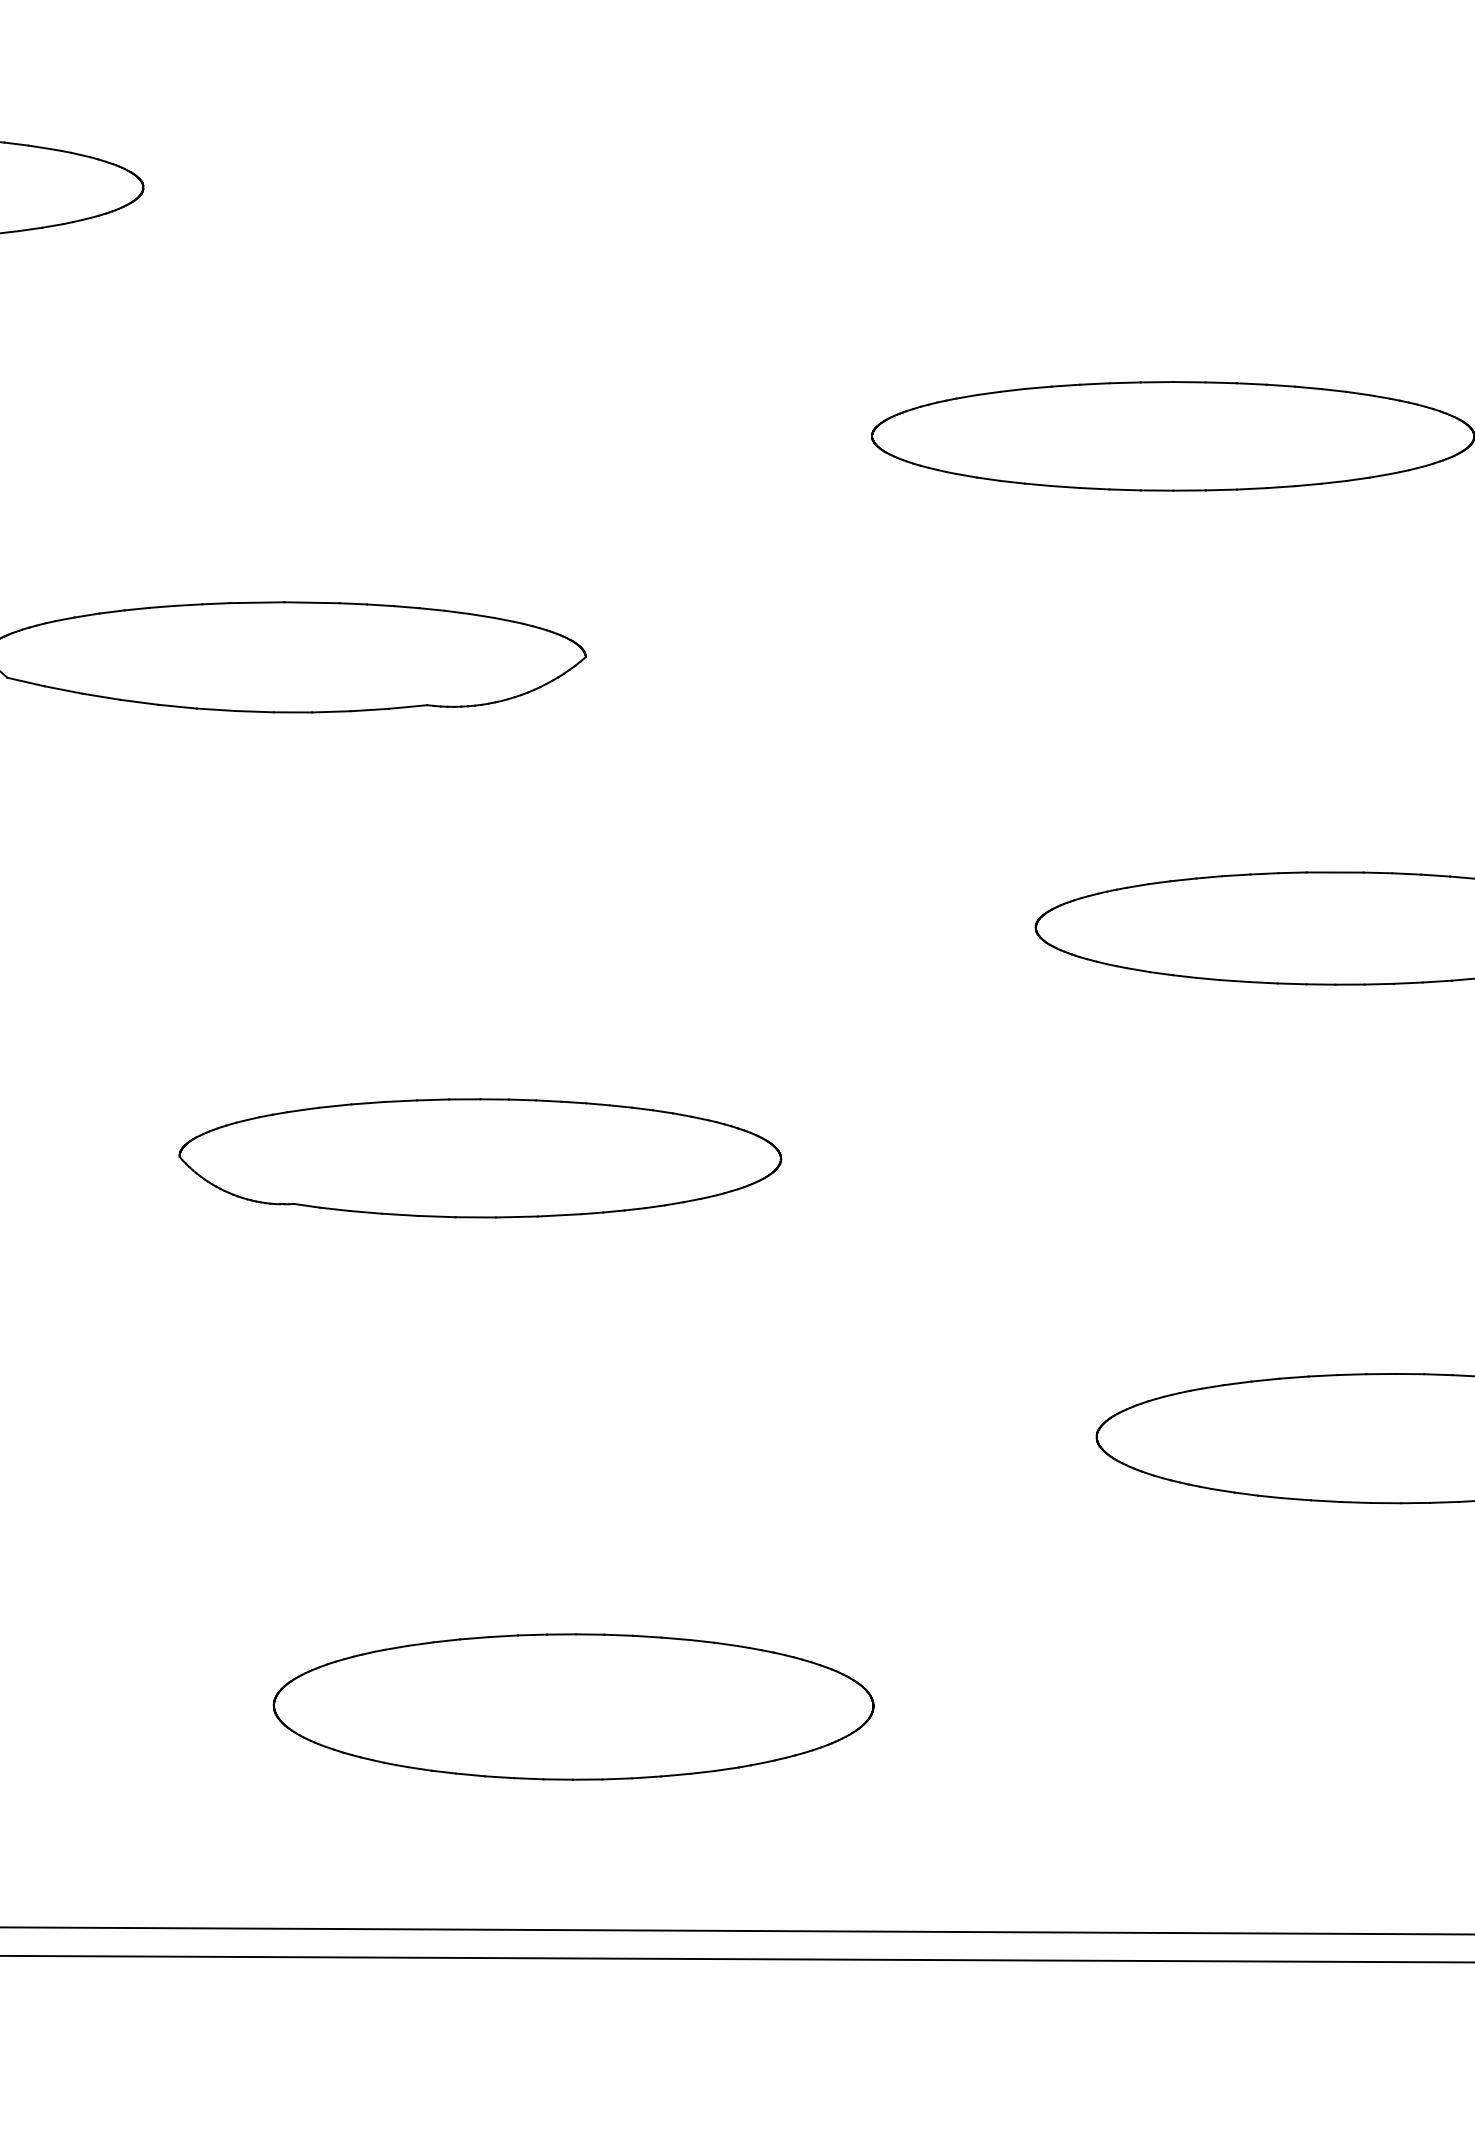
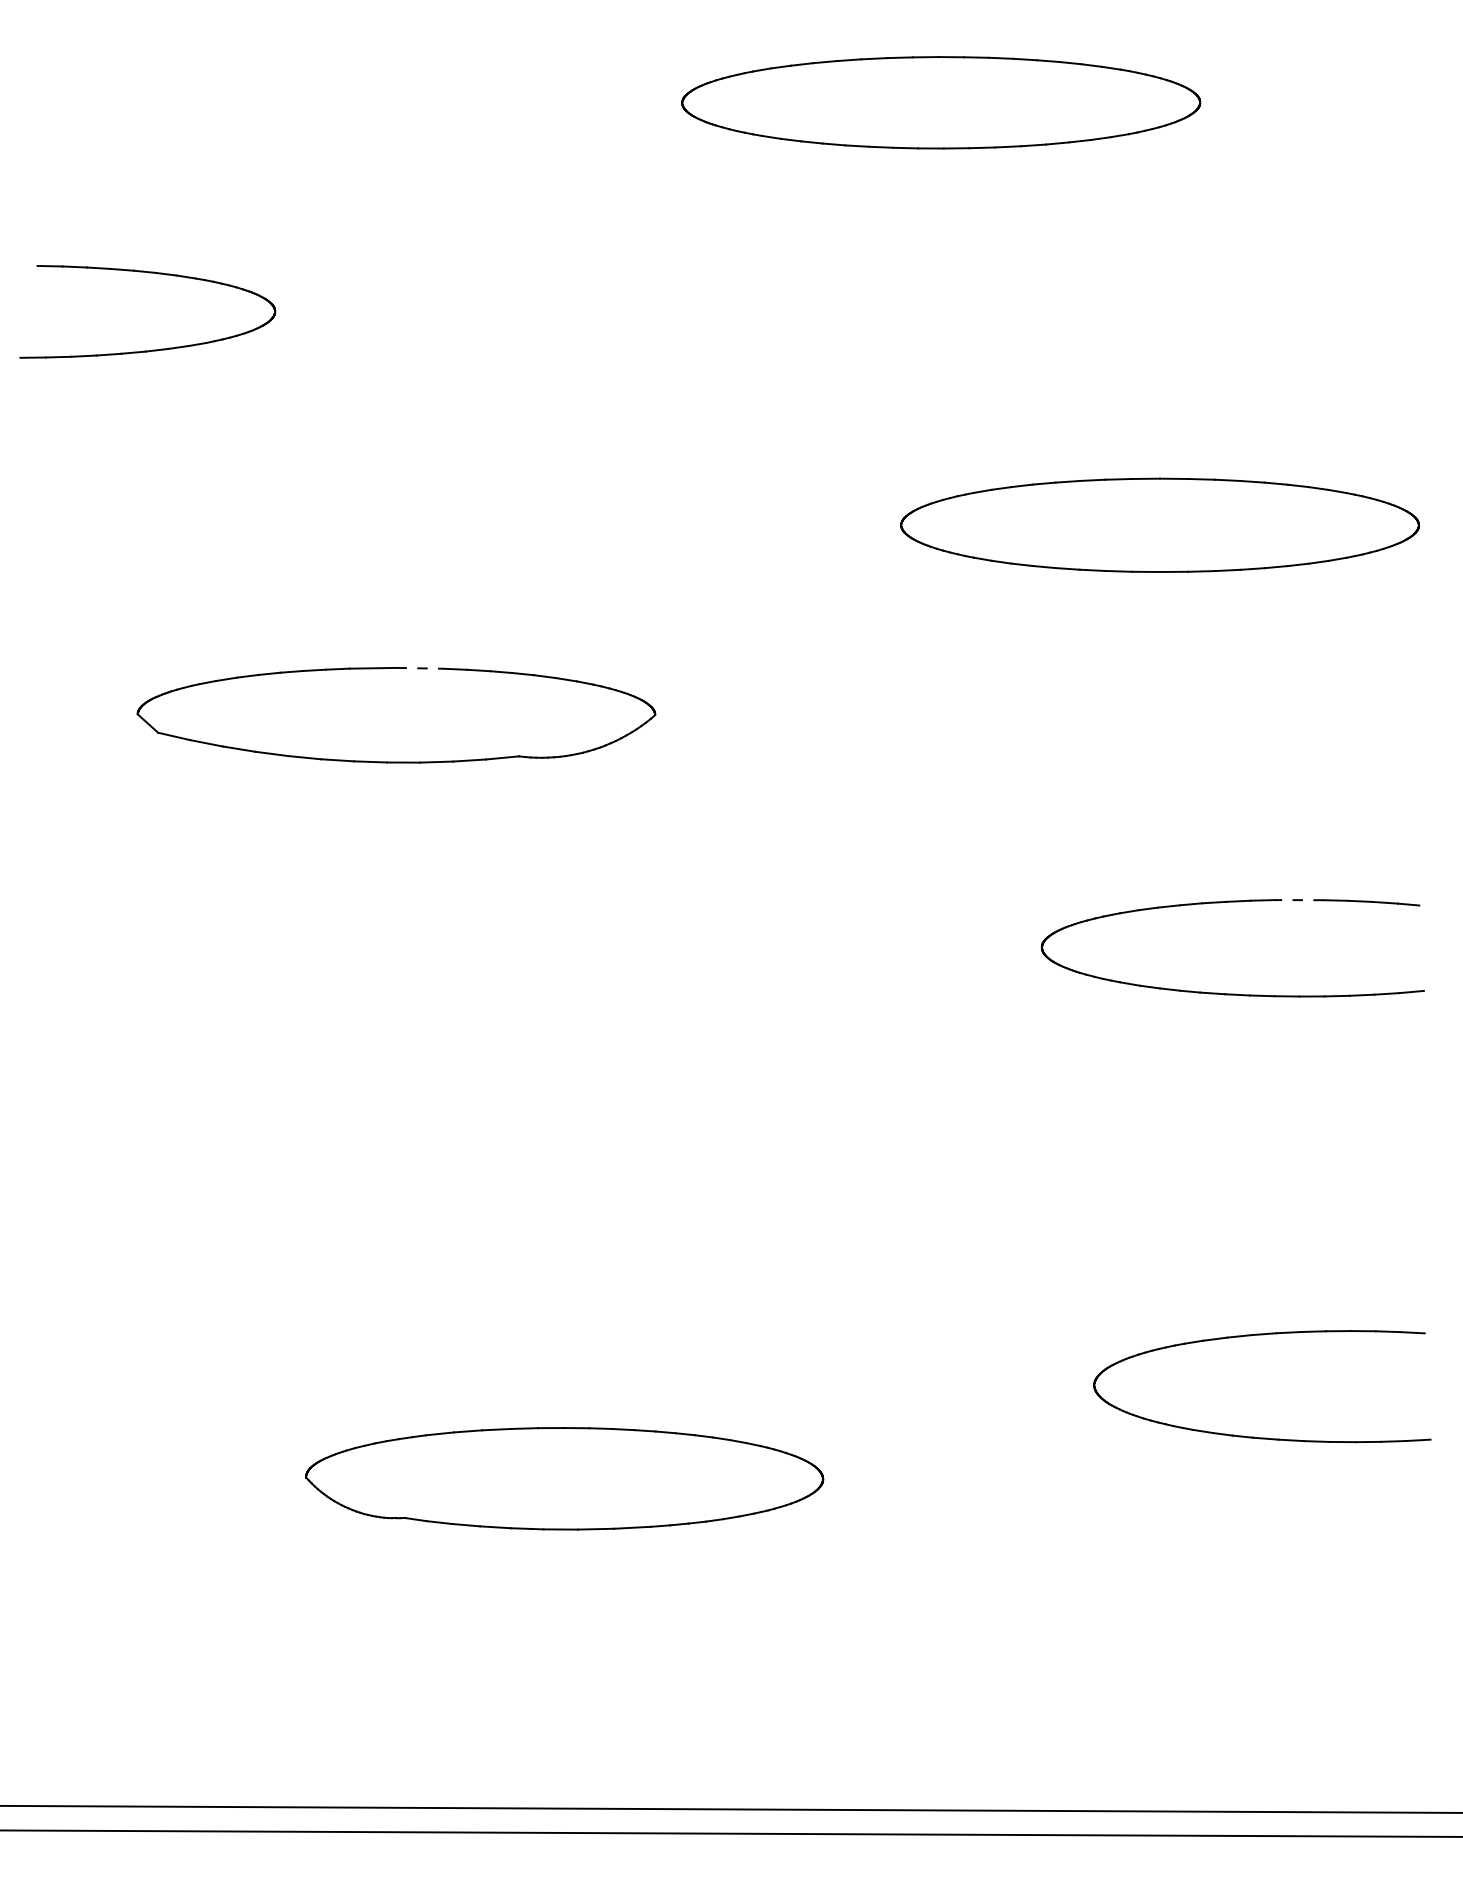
line: (312, 602) -> (420, 668), solid -> dashed
line: (1334, 872) -> (1298, 900), solid -> dashed
part: (480, 1158) -> (564, 1478), moved
part: (573, 1706) -> (644, 1616), removed

